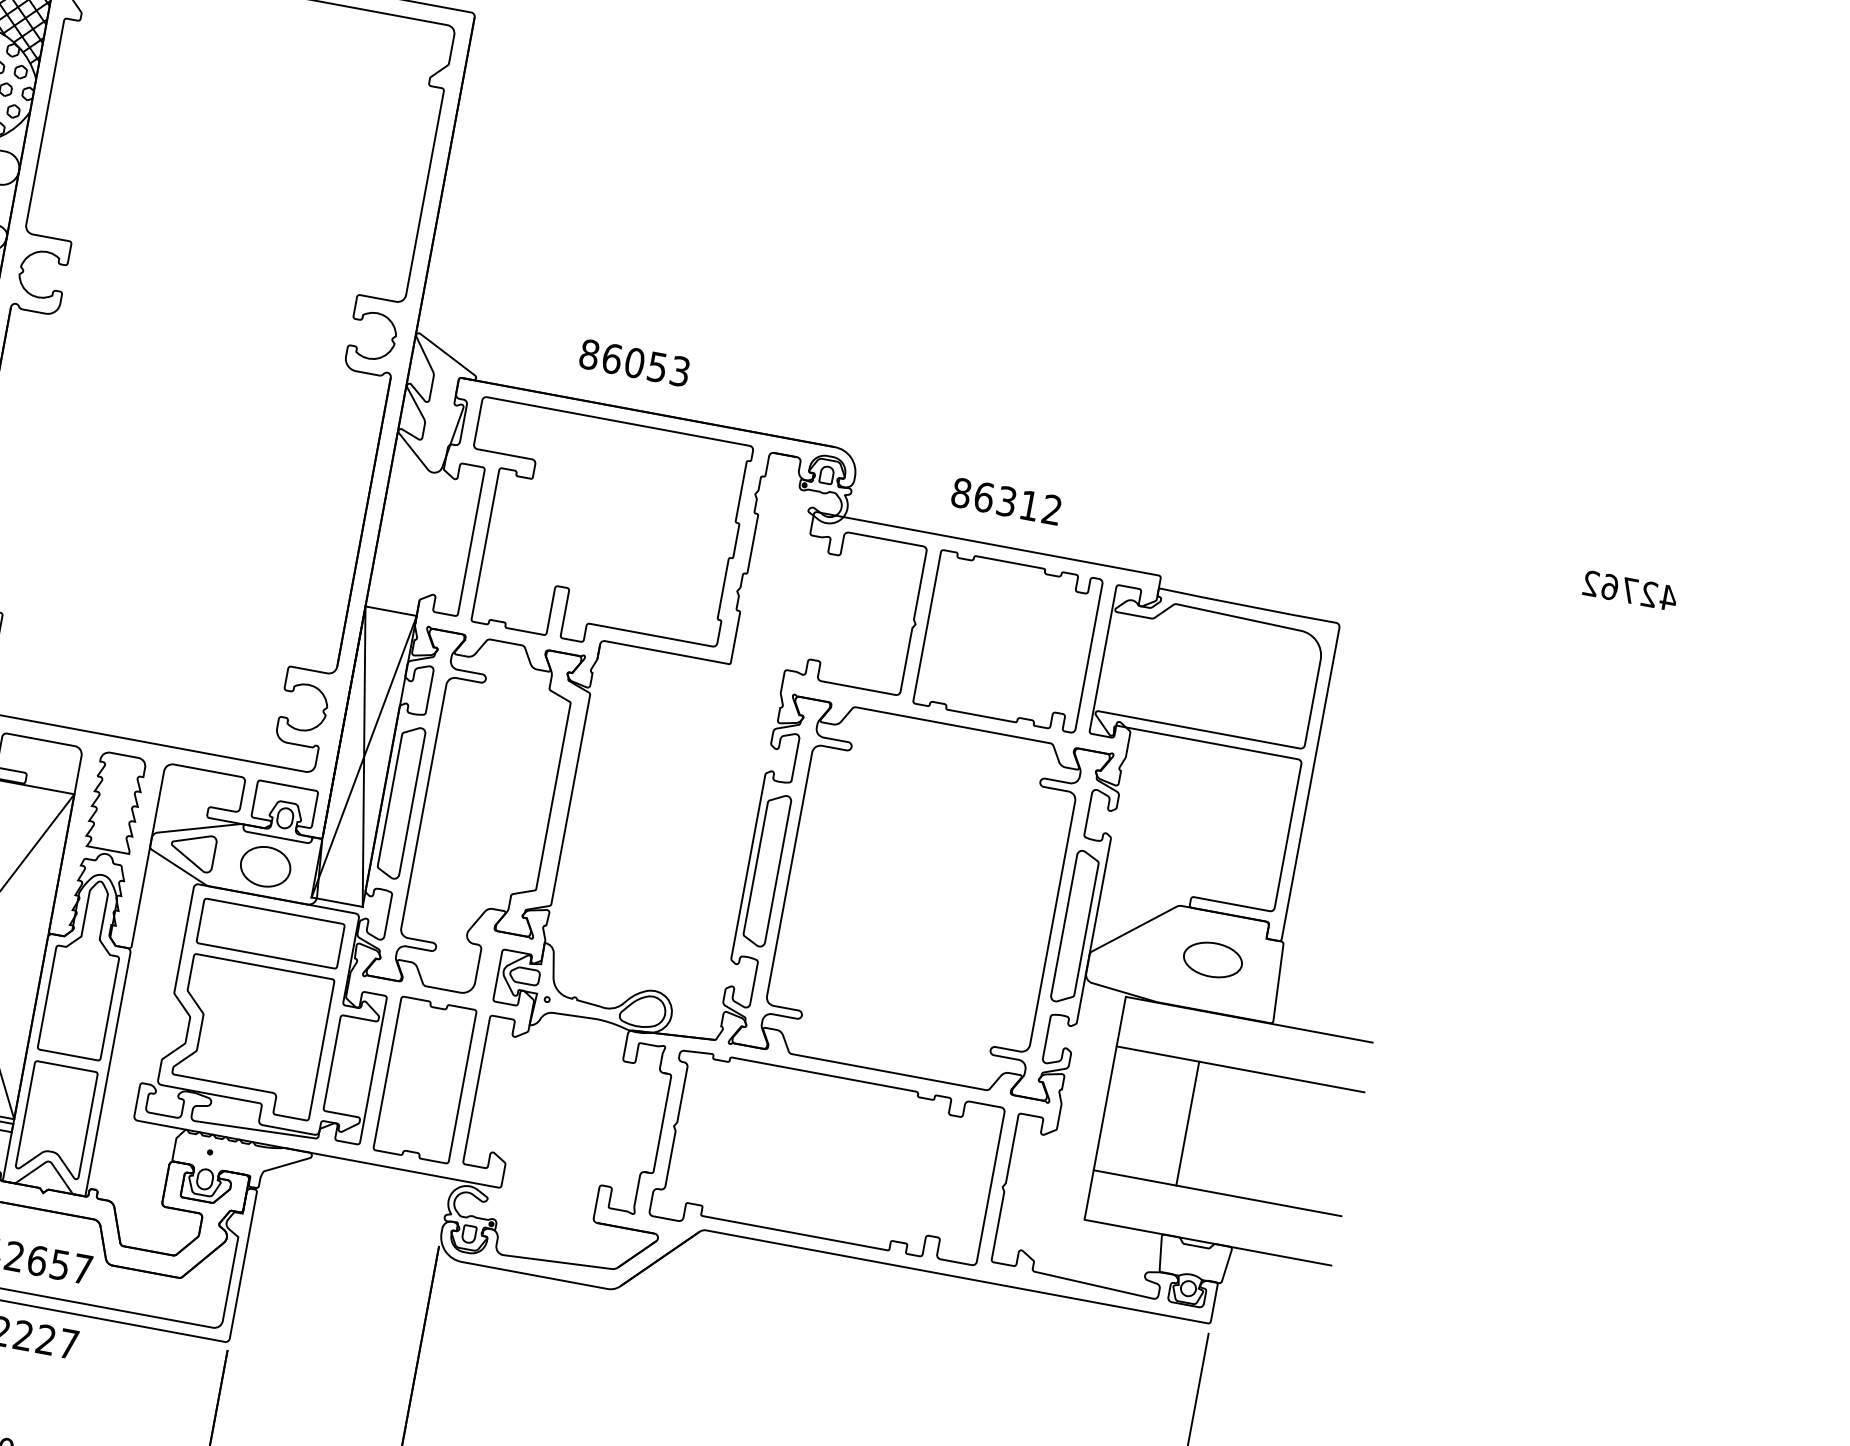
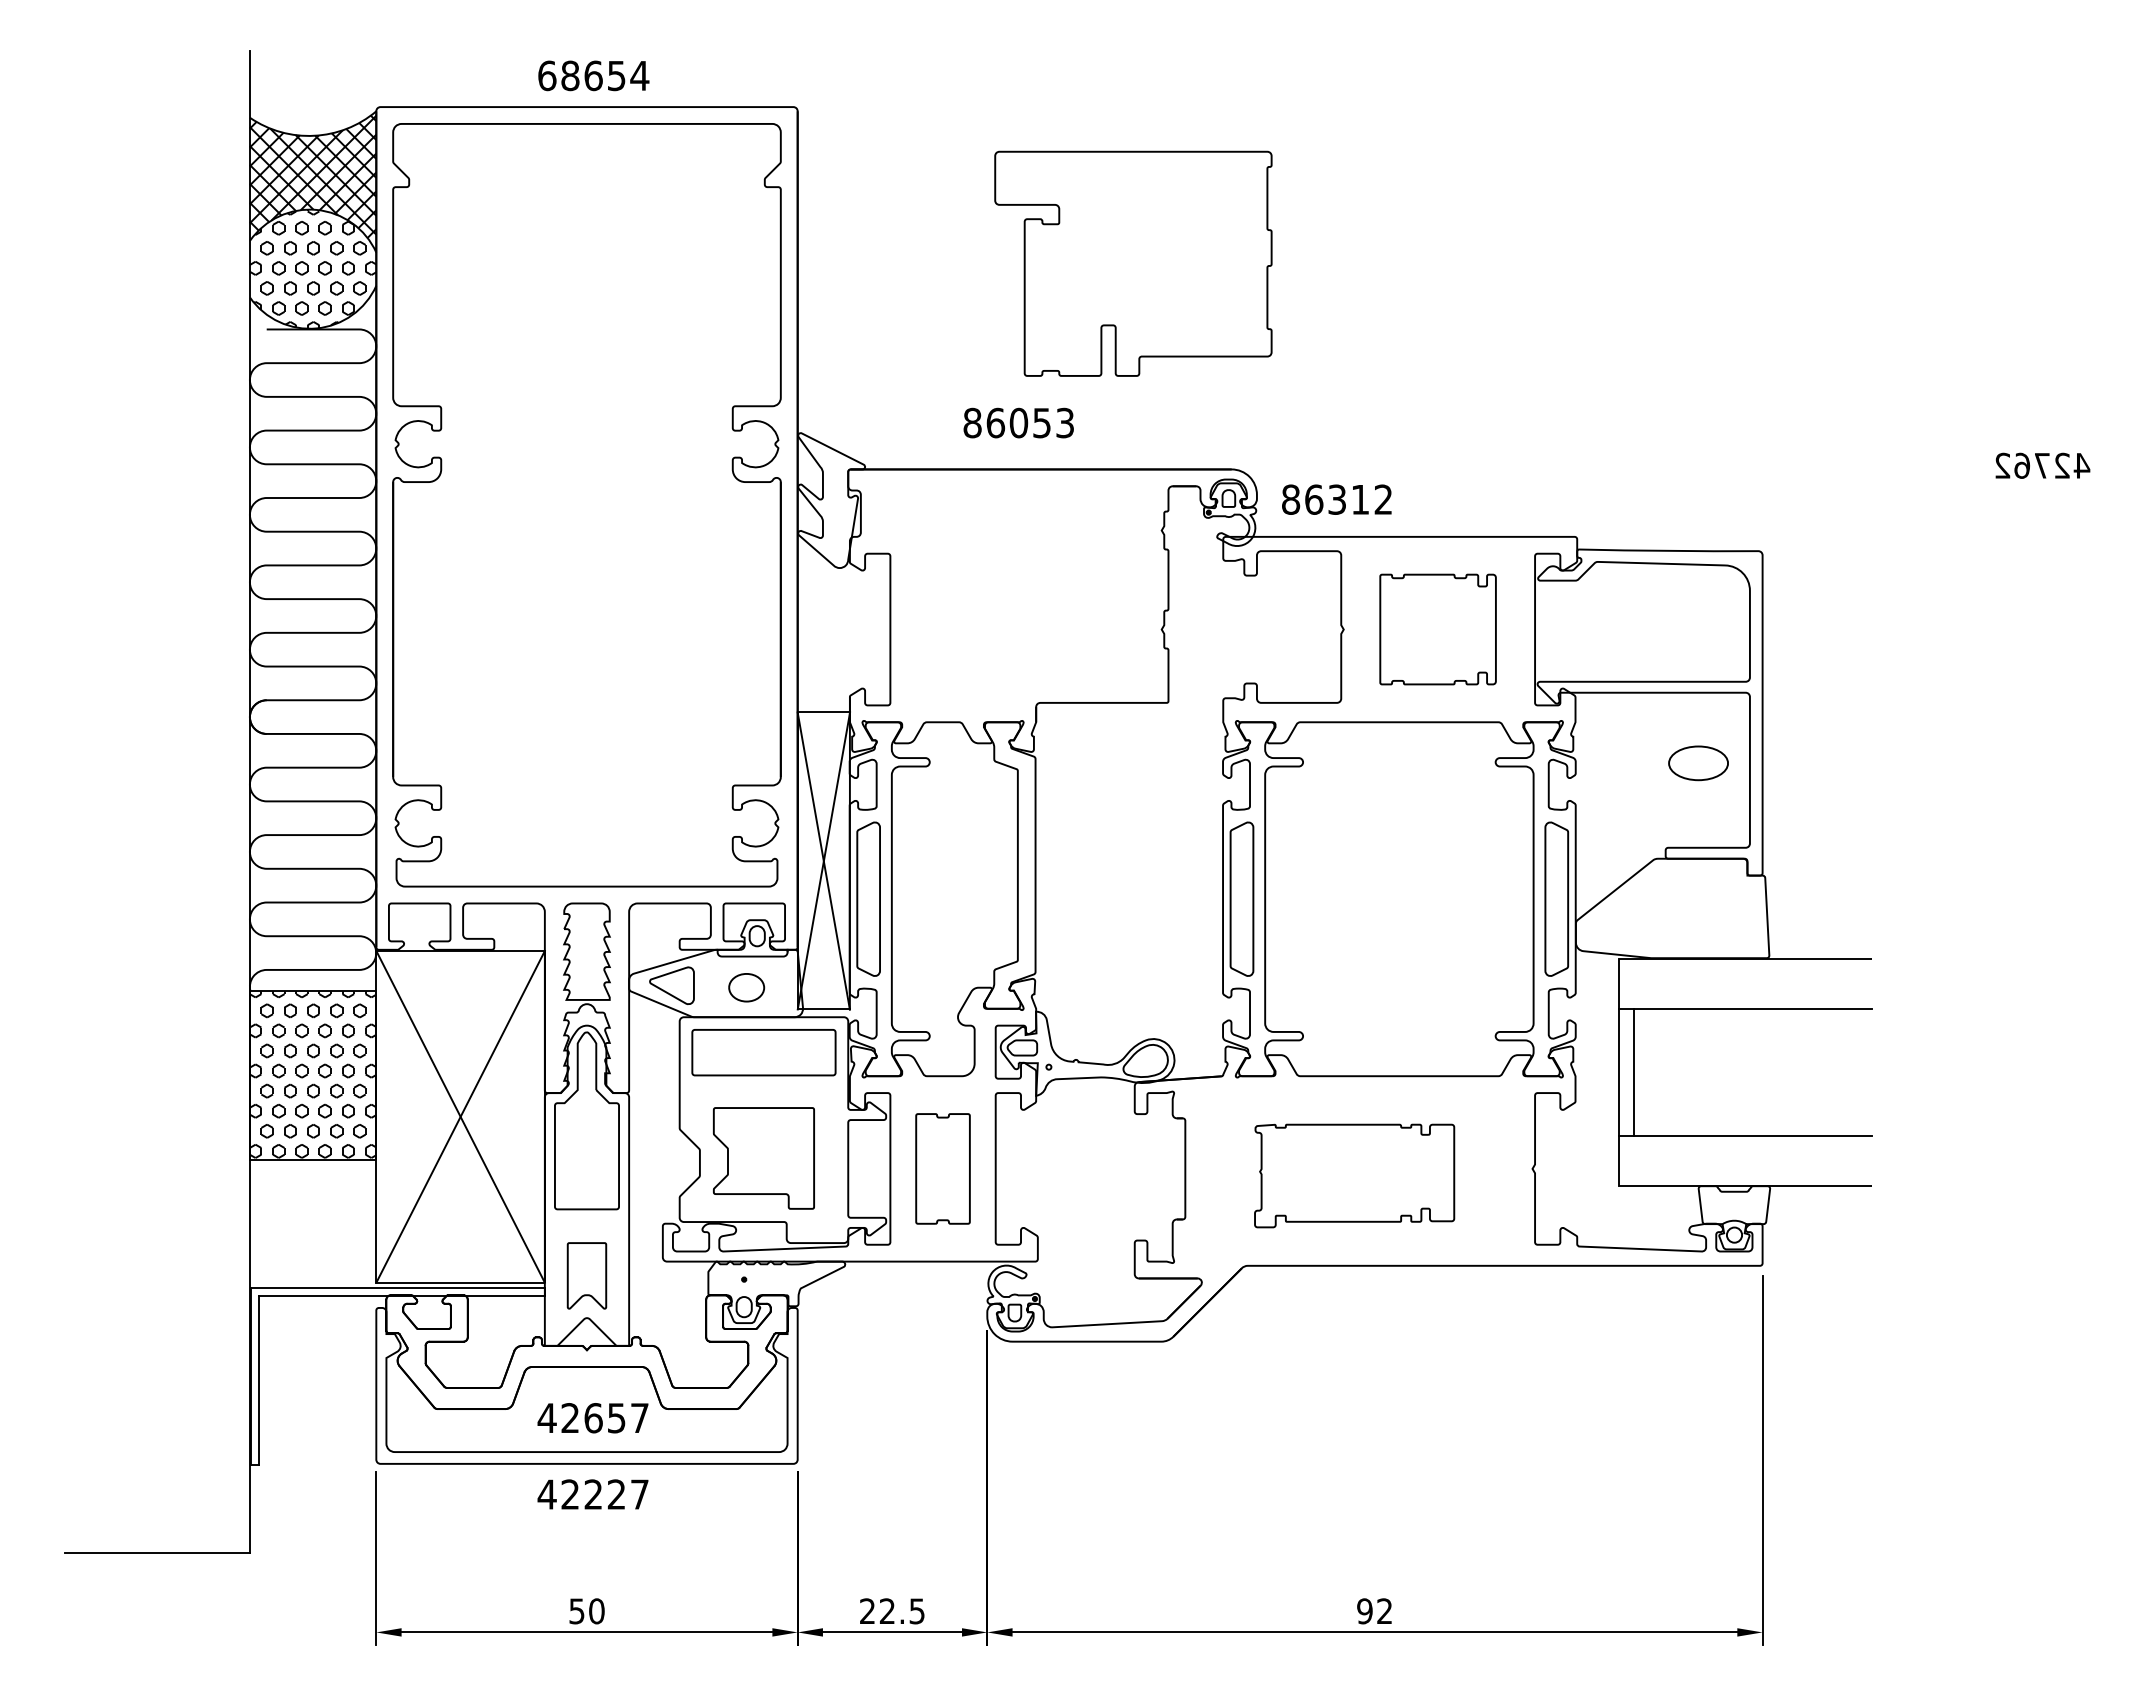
text: (1006, 501) -> (1336, 499), moved
part: (598, 531) -> (1133, 263), moved
part: (1007, 641) -> (1437, 629), size x0.7
part: (265, 866) -> (746, 987), size x0.7
part: (1212, 960) -> (1698, 763), moved
part: (251, 1037) -> (763, 1158), size x0.7
part: (424, 1079) -> (942, 1168), size x0.7
part: (56, 1119) -> (586, 1275), size x0.6
line: (1187, 1123) -> (1633, 1072), moved
part: (826, 1161) -> (1354, 1175), size x0.6

